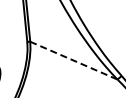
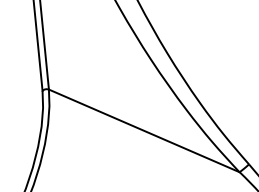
line: (73, 60) -> (143, 130), dashed -> solid

